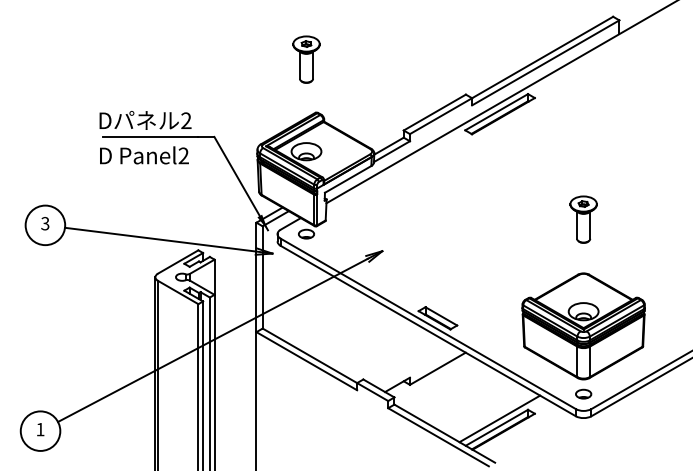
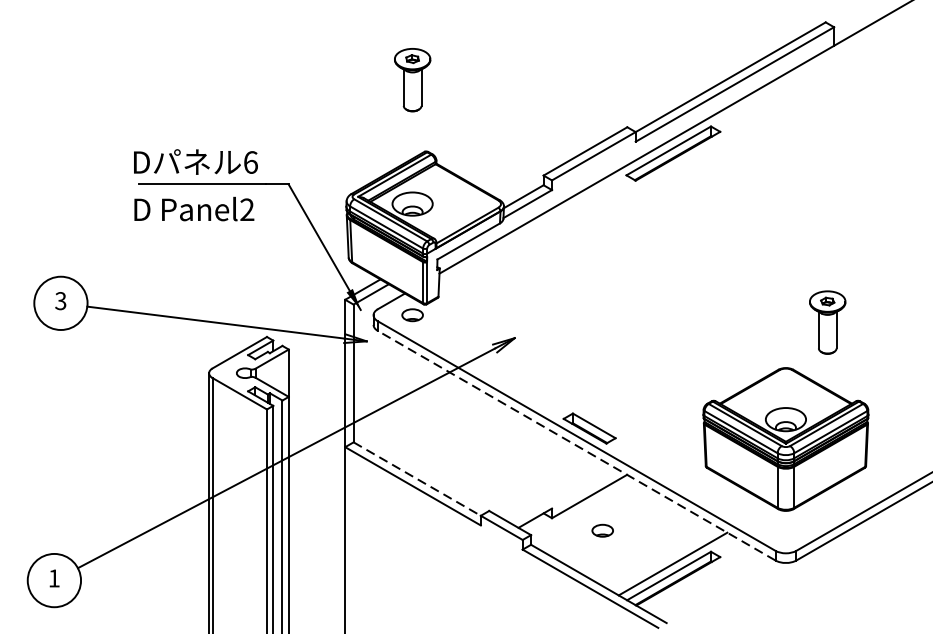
text: (186, 120) -> (250, 162), 2 -> 6
part: (583, 219) -> (827, 322), moved
line: (427, 330) -> (575, 444), solid -> dashed
line: (309, 355) -> (416, 478), solid -> dashed
part: (583, 393) -> (602, 529), moved

